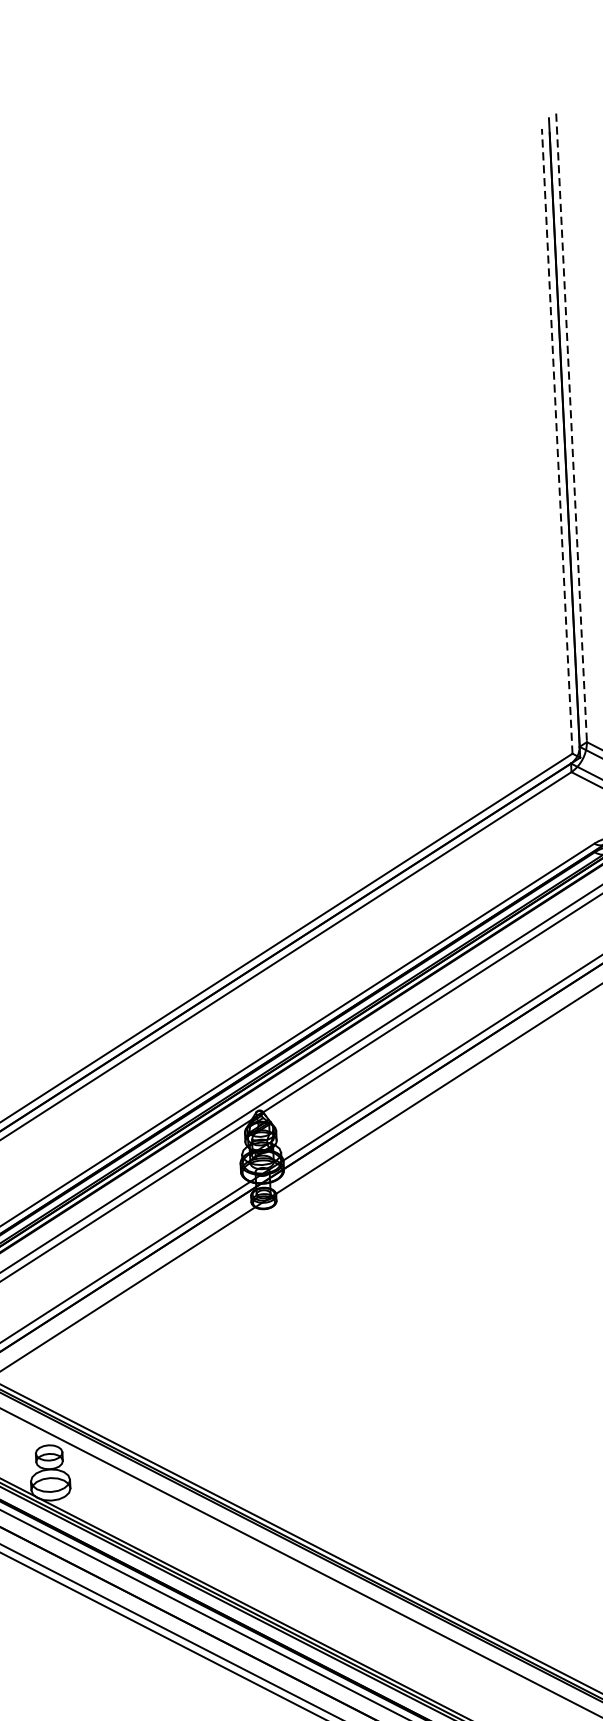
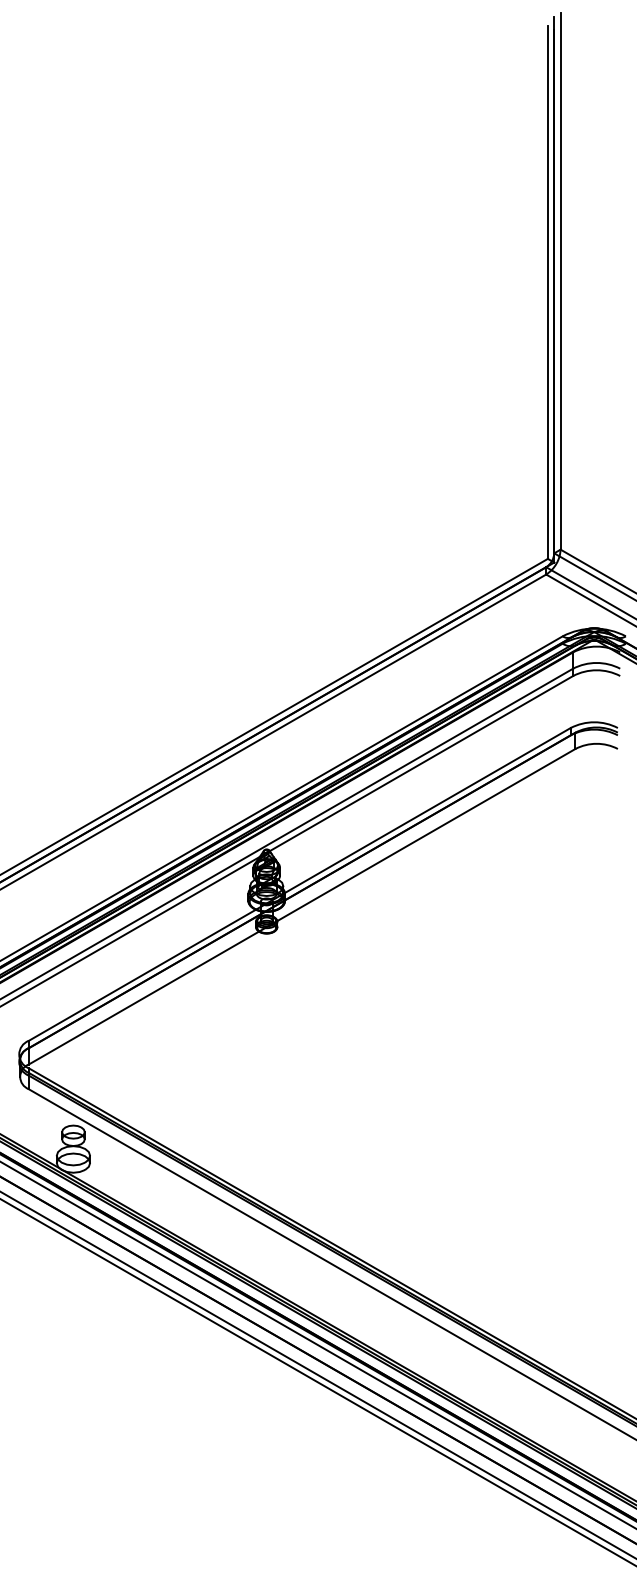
line: (571, 428) -> (560, 282), dashed -> solid
line: (556, 440) -> (547, 291), dashed -> solid

